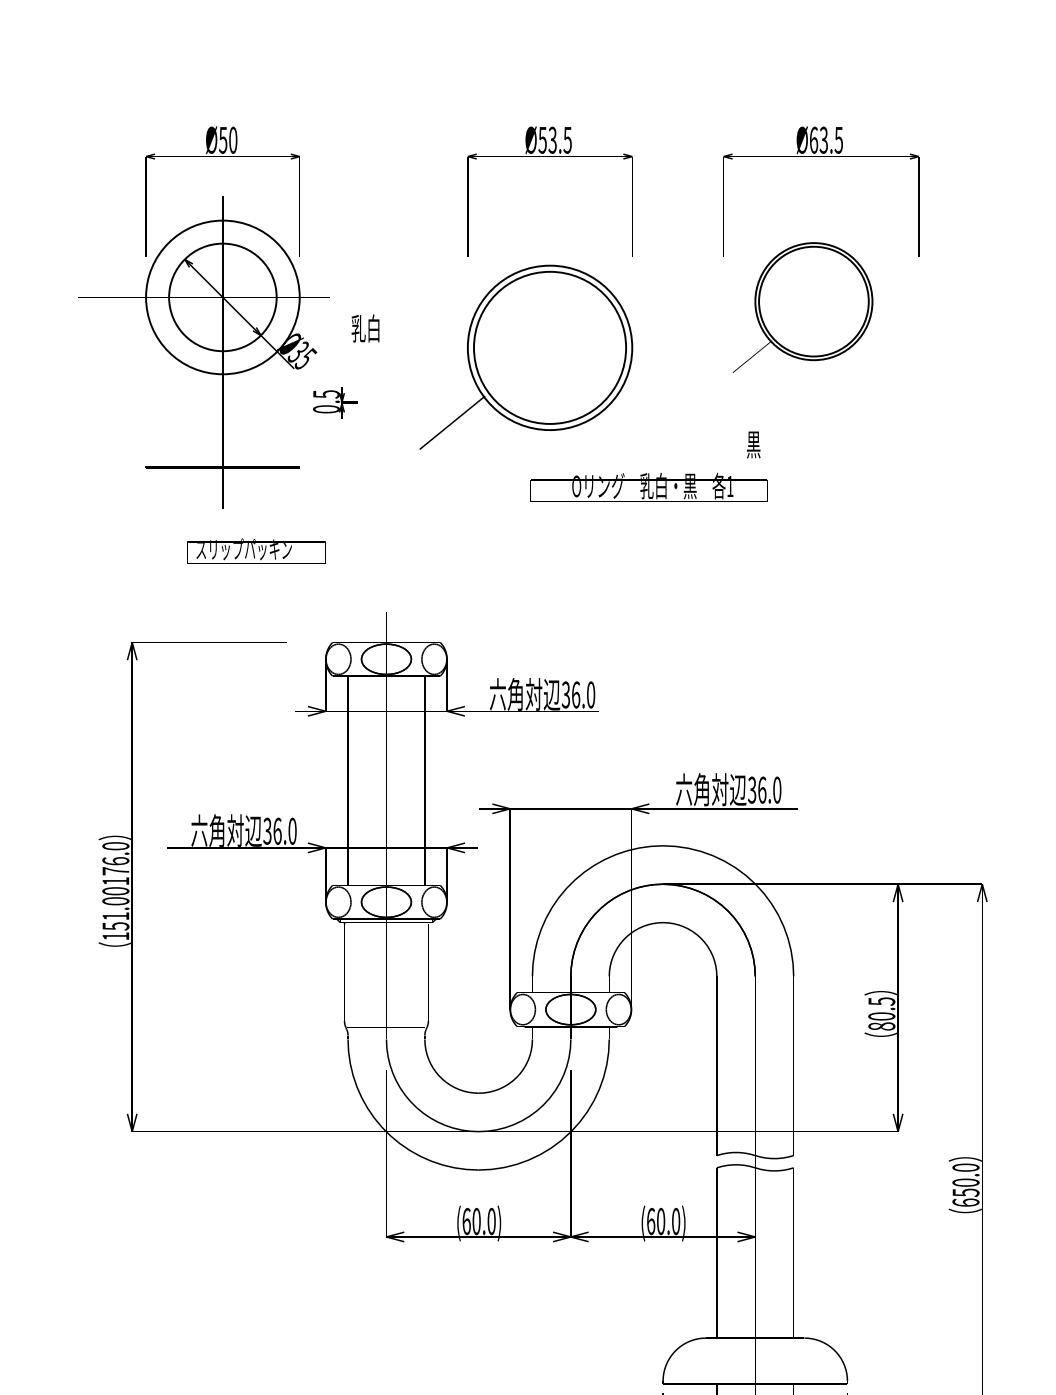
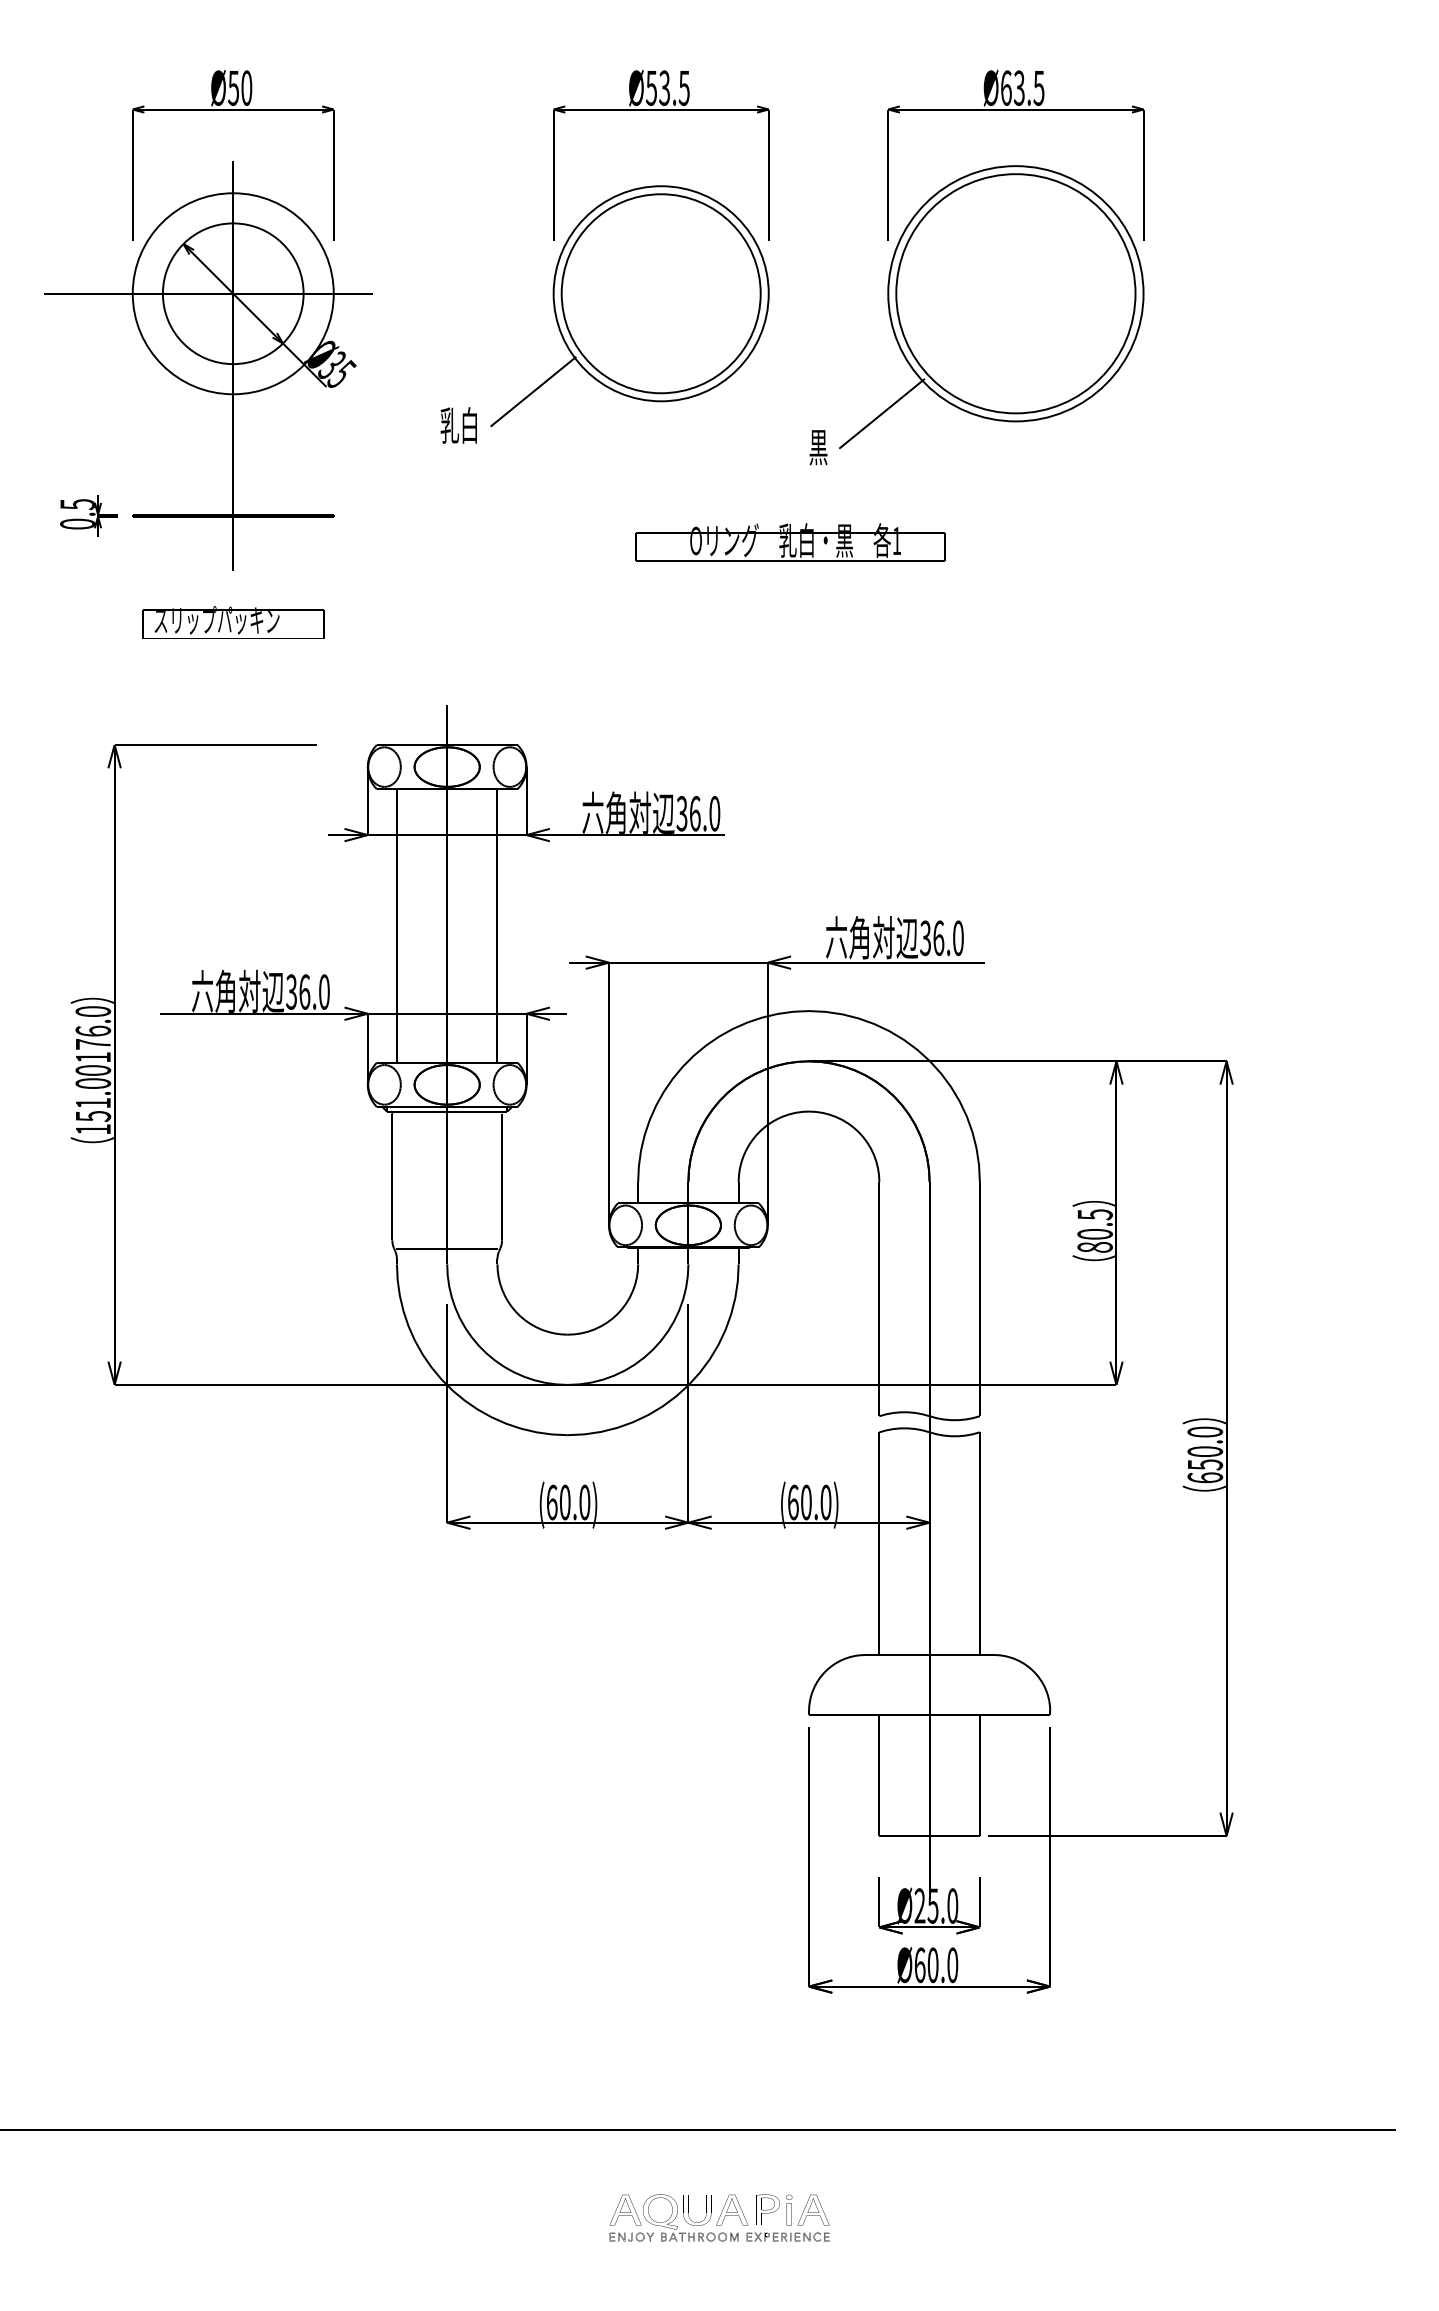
part: (802, 307) -> (991, 307), size x1.67
text: (365, 328) -> (458, 425), moved
part: (525, 357) -> (629, 306), moved
text: (334, 402) -> (88, 515), moved
text: (753, 444) -> (818, 447), moved
text: (256, 551) -> (233, 622), moved

